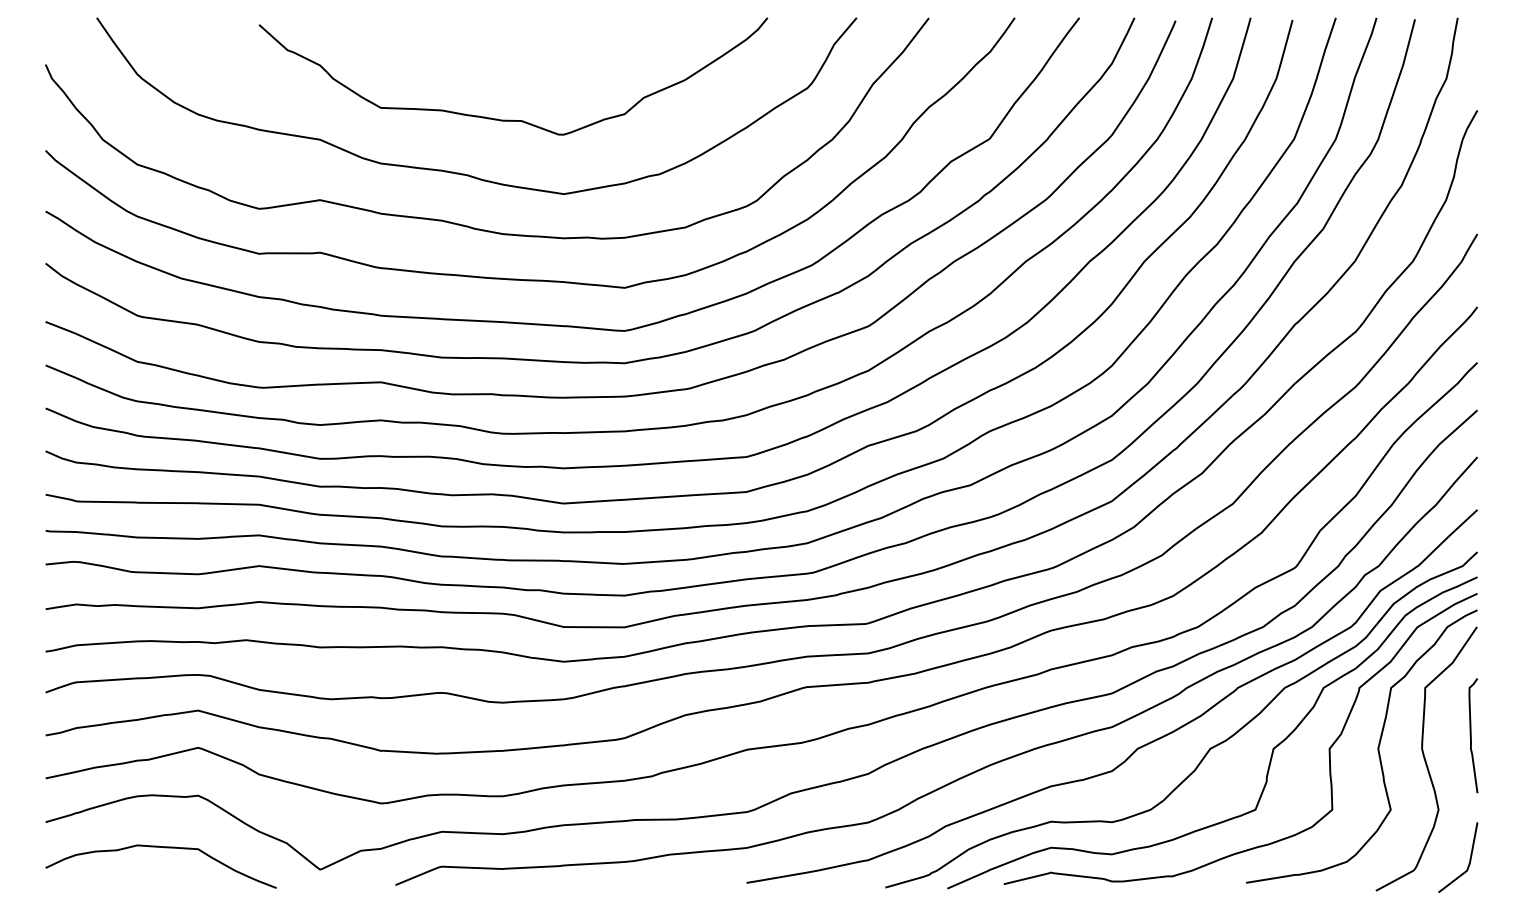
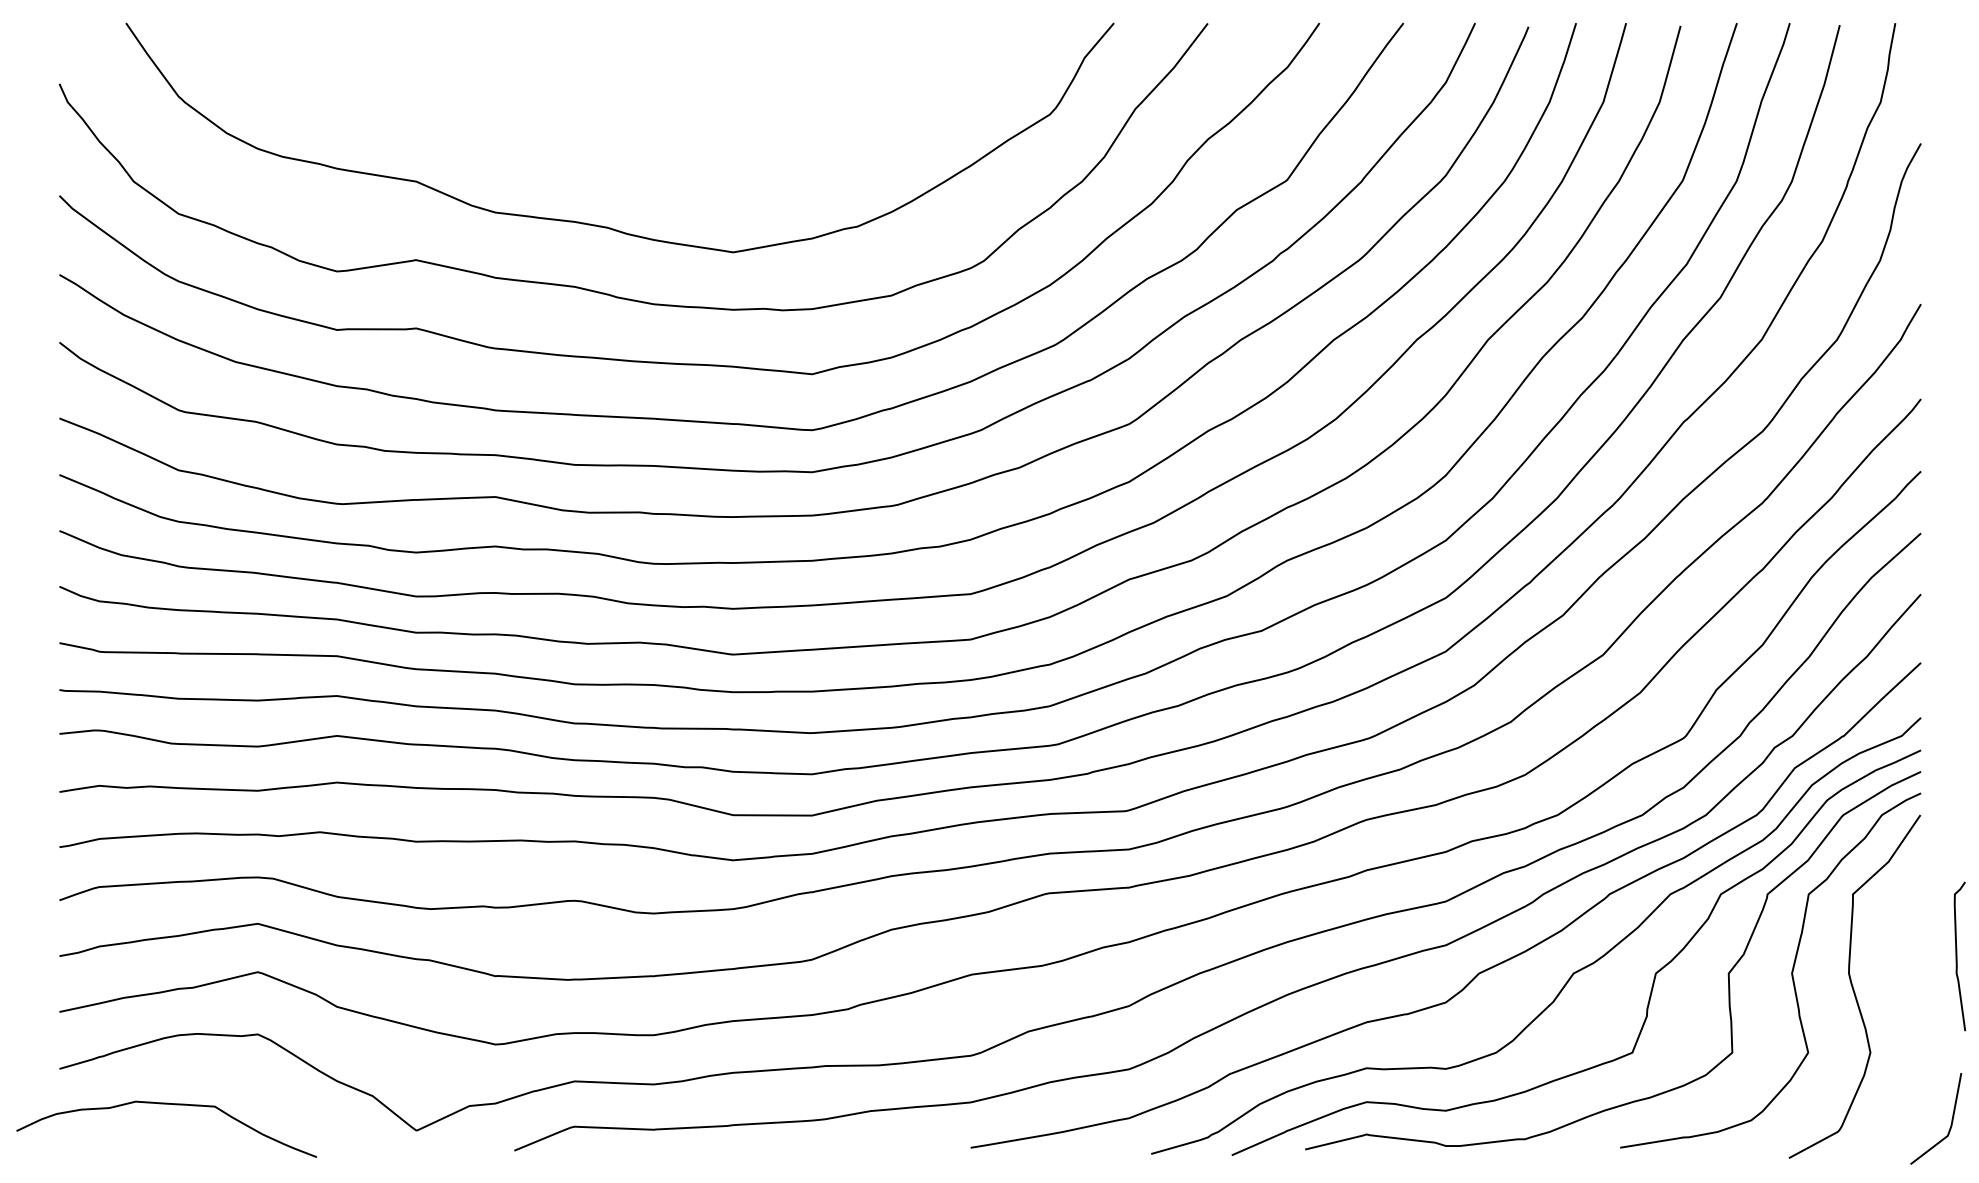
curve: (510, 119) -> (663, 155), removed
curve: (1471, 735) -> (1957, 956), moved
curve: (164, 848) -> (171, 1105), moved
line: (1469, 858) -> (1950, 1119), moved

